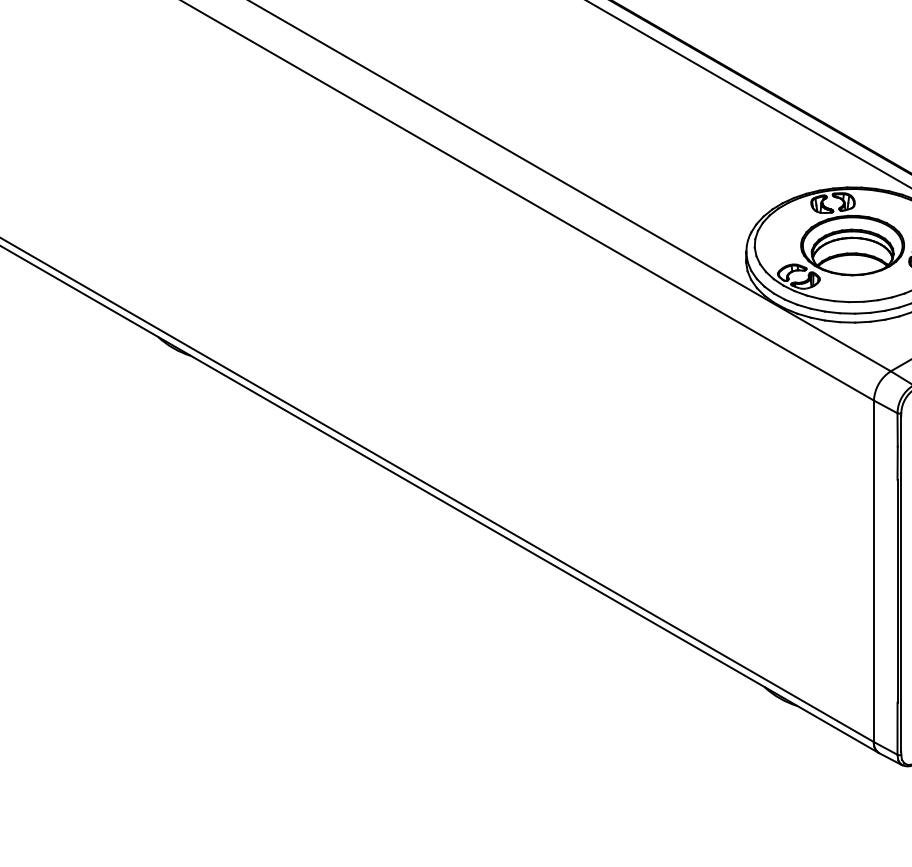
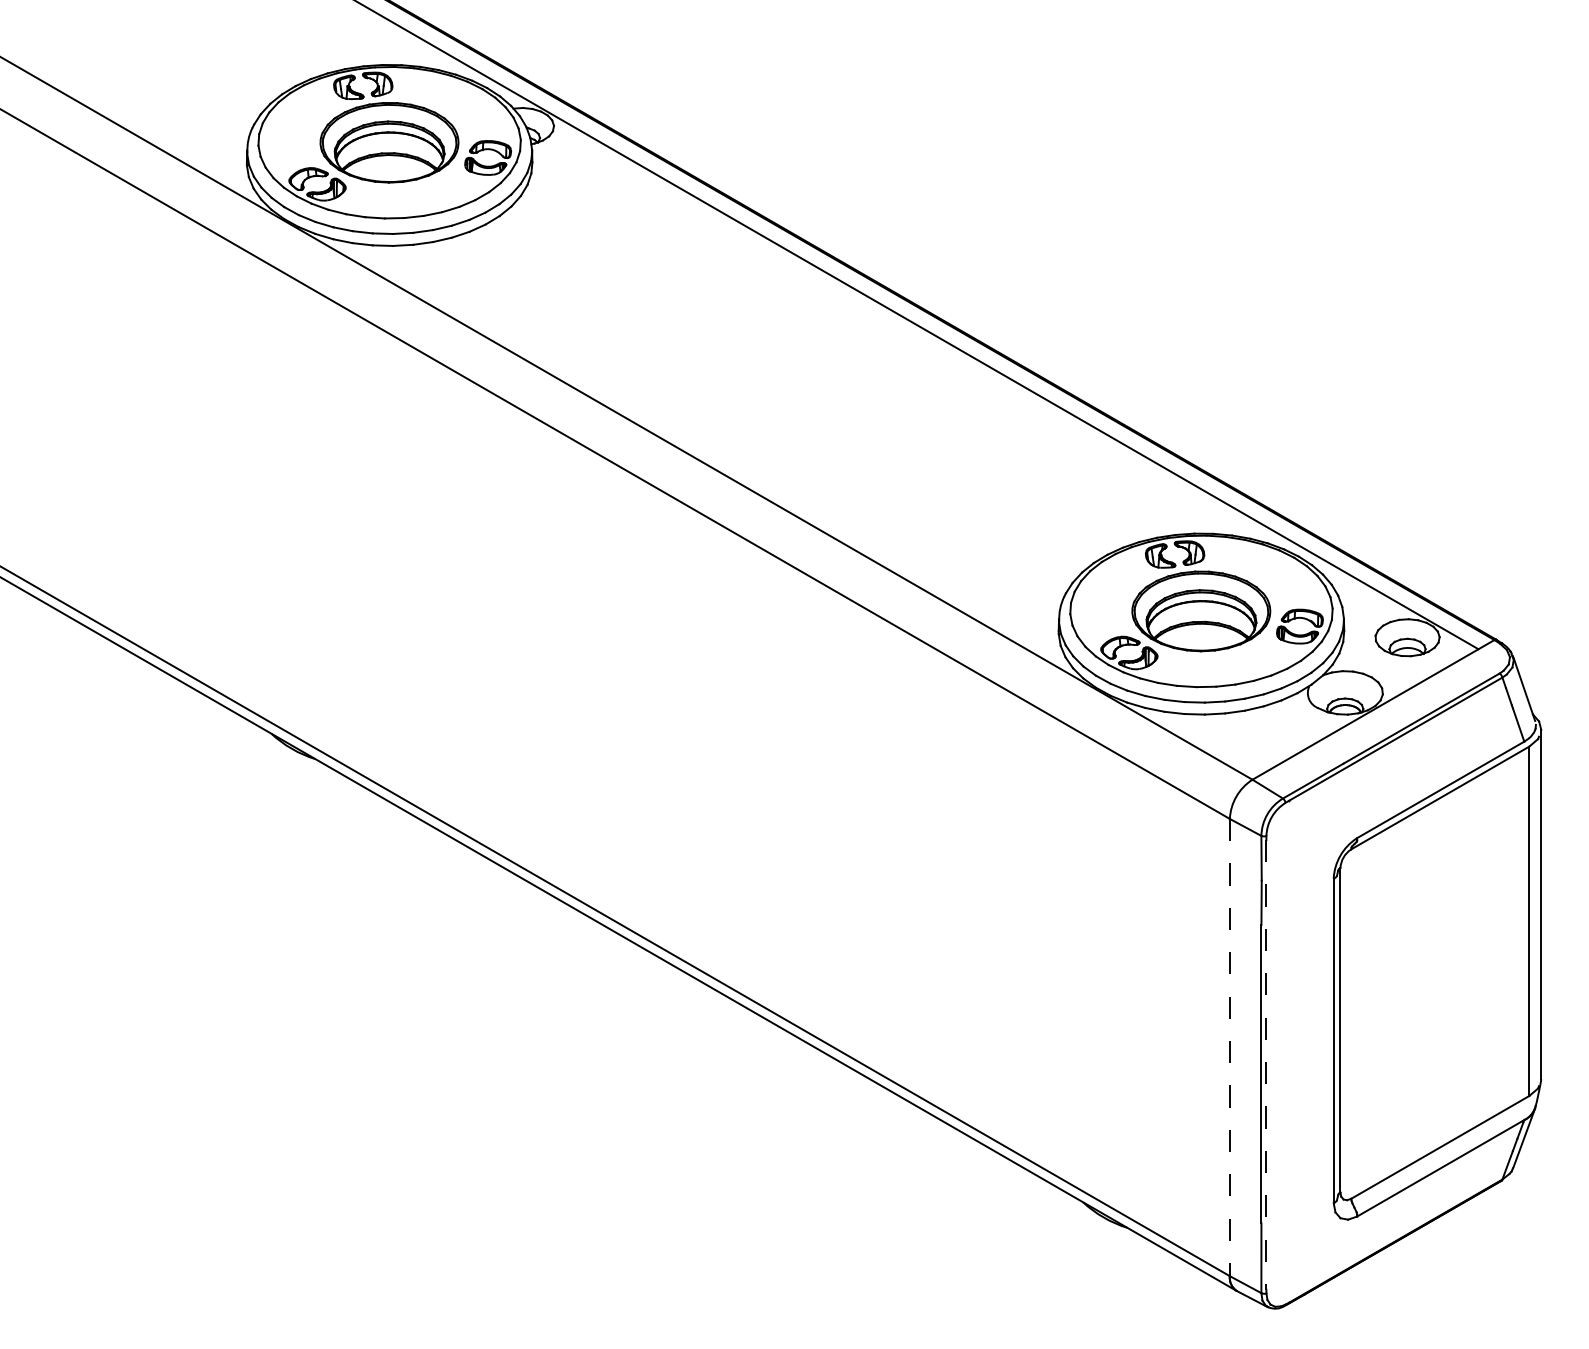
line: (873, 571) -> (1229, 1047), solid -> dashed
line: (901, 583) -> (1266, 1064), solid -> dashed

